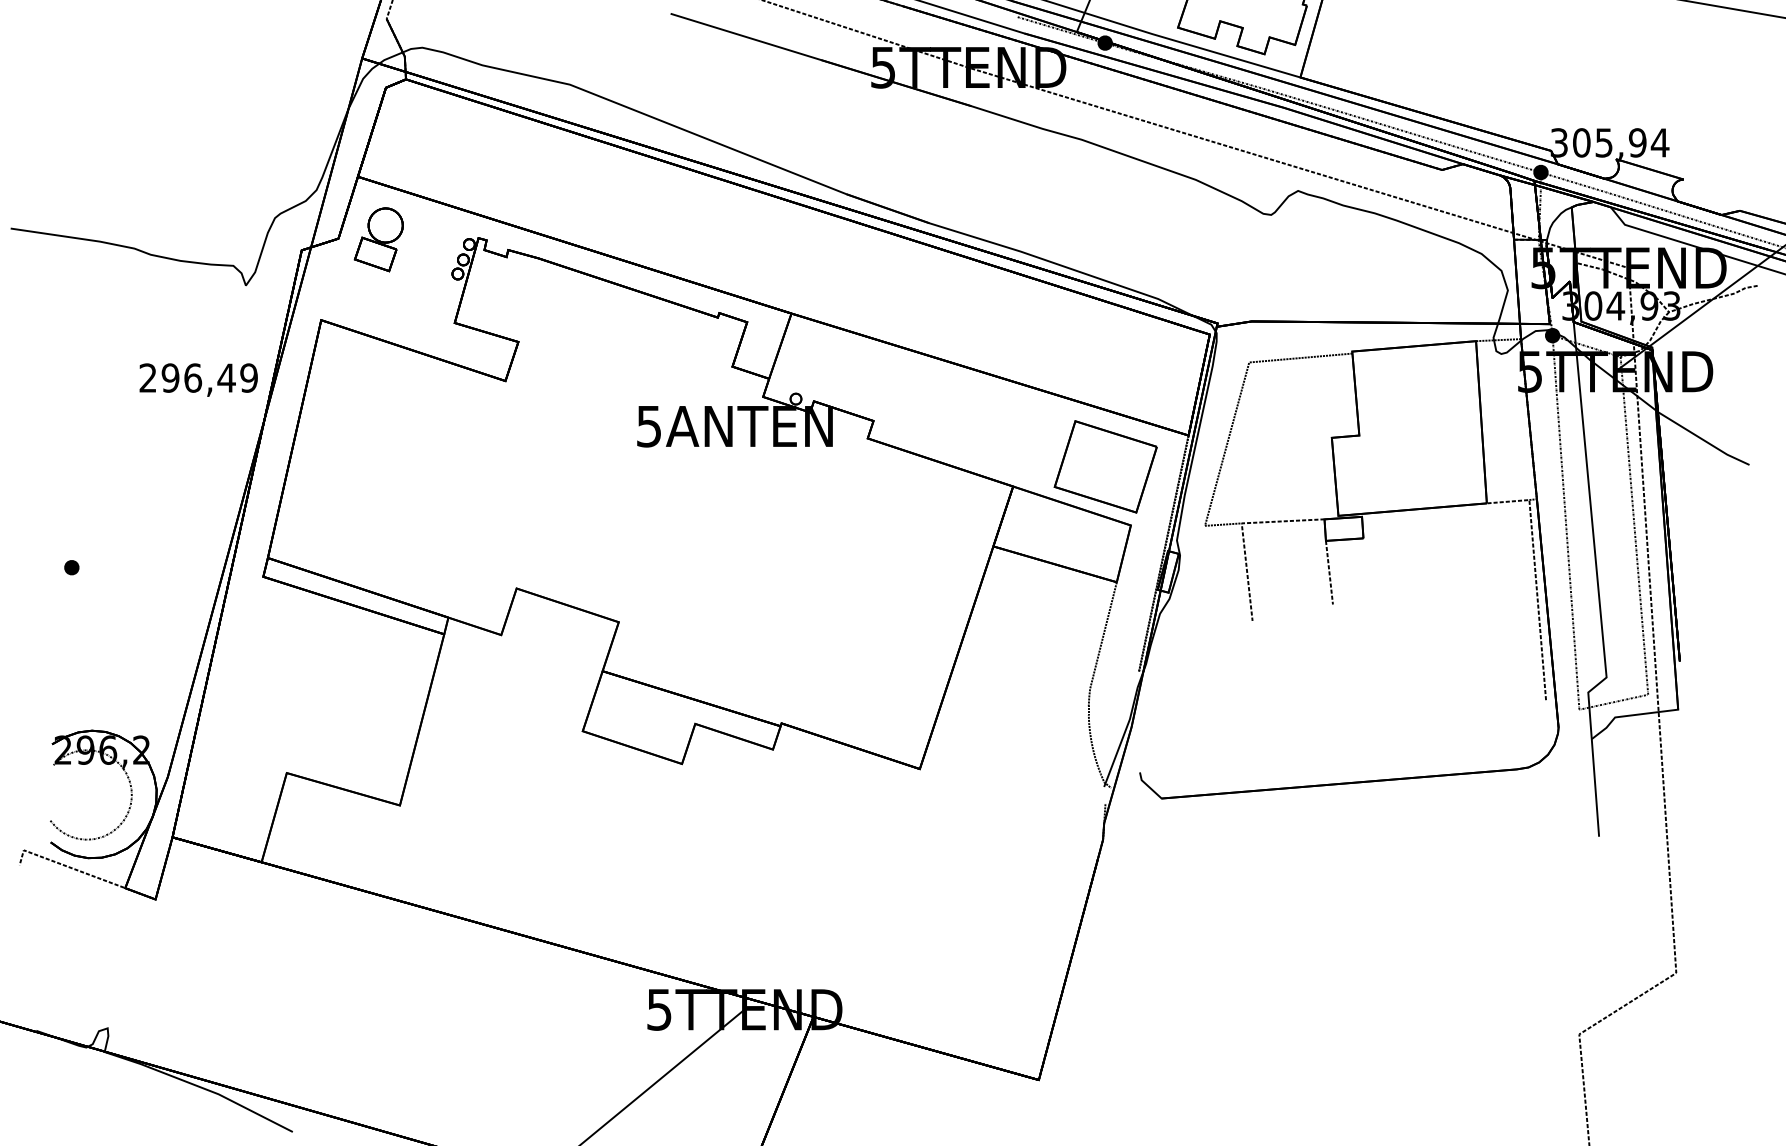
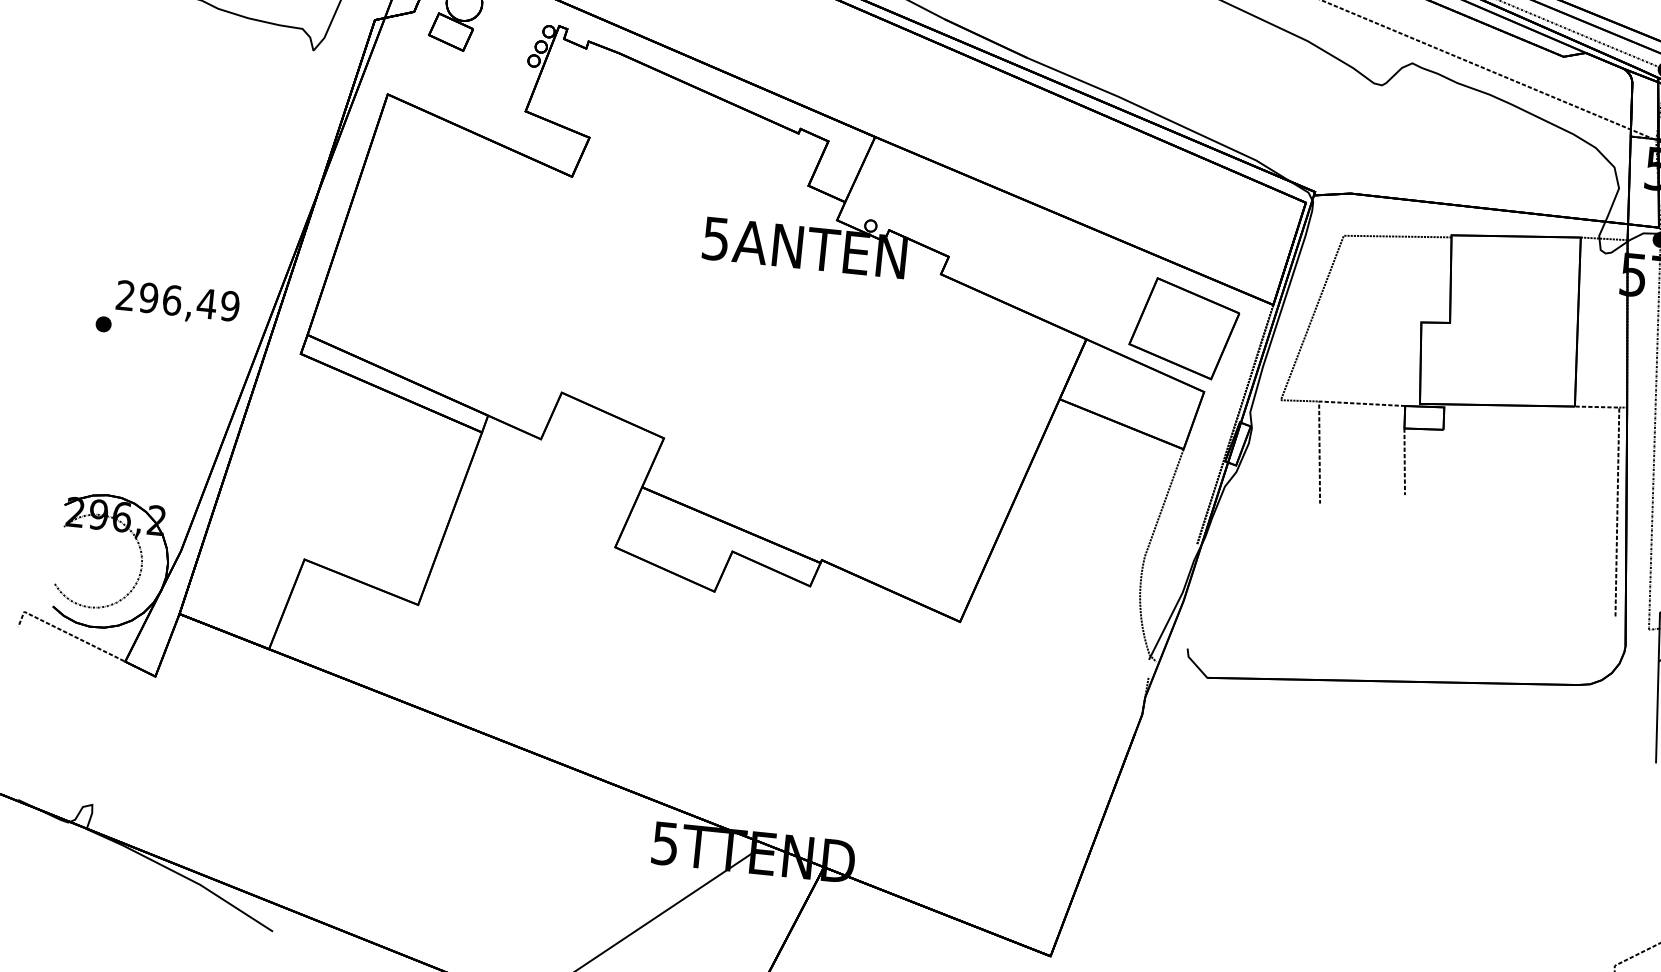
text: (198, 379) -> (177, 302), moved

